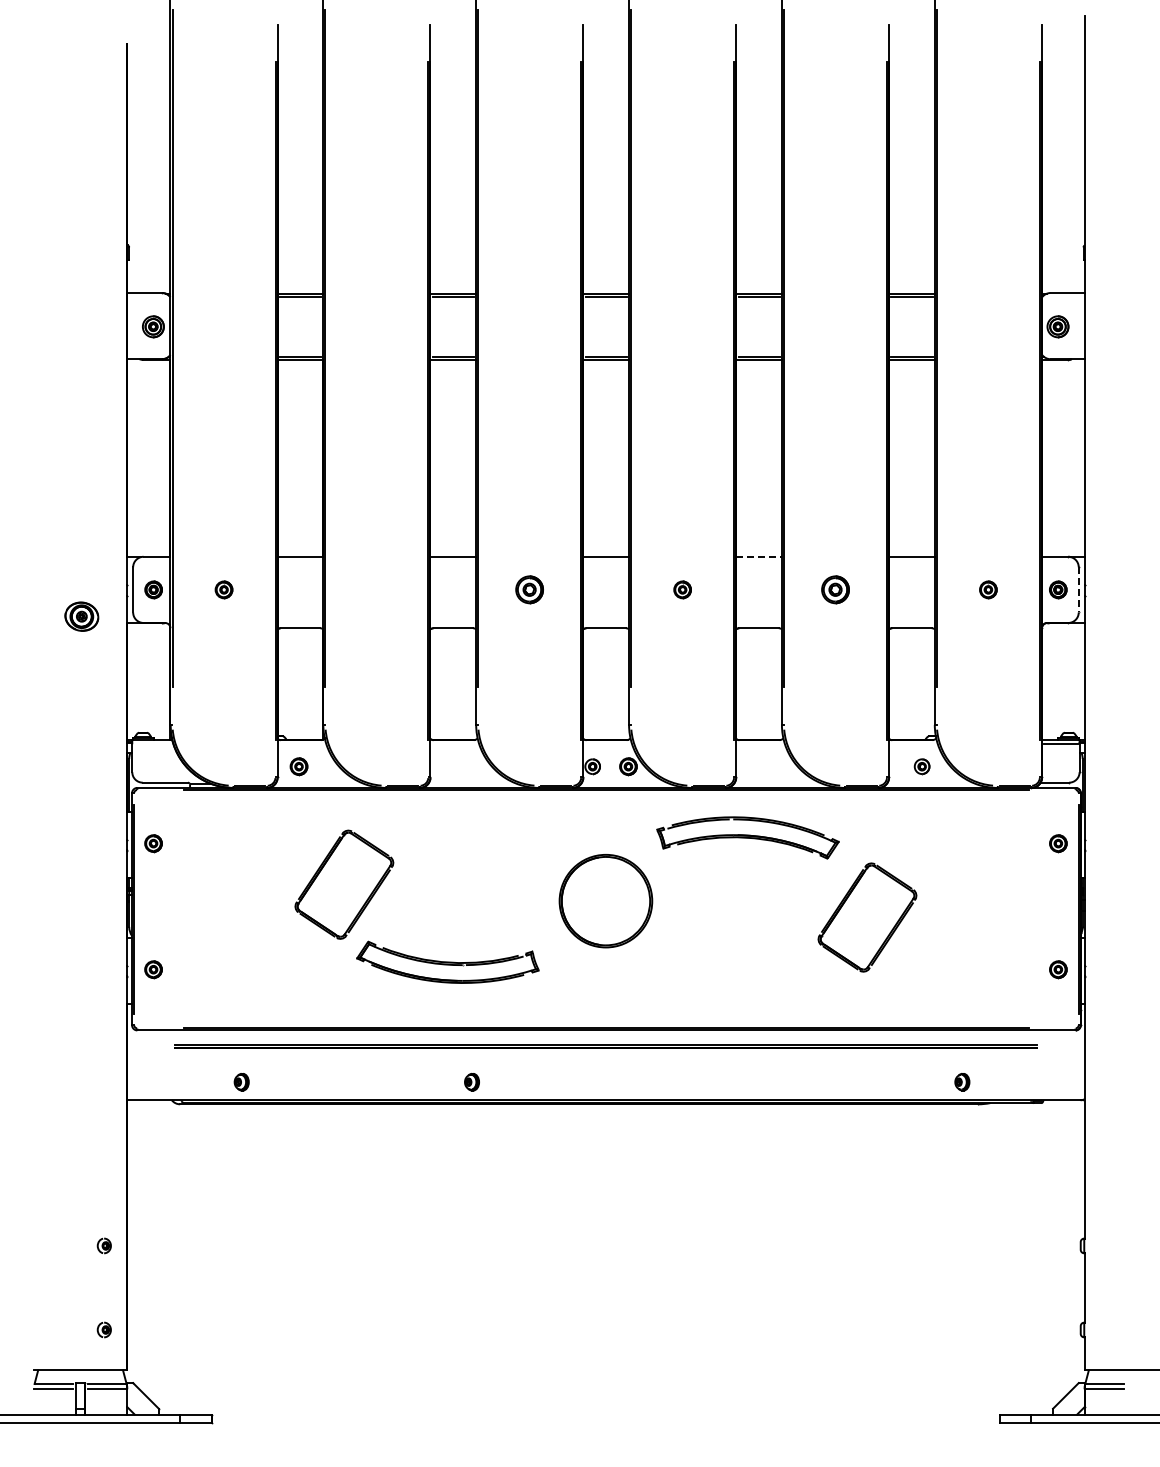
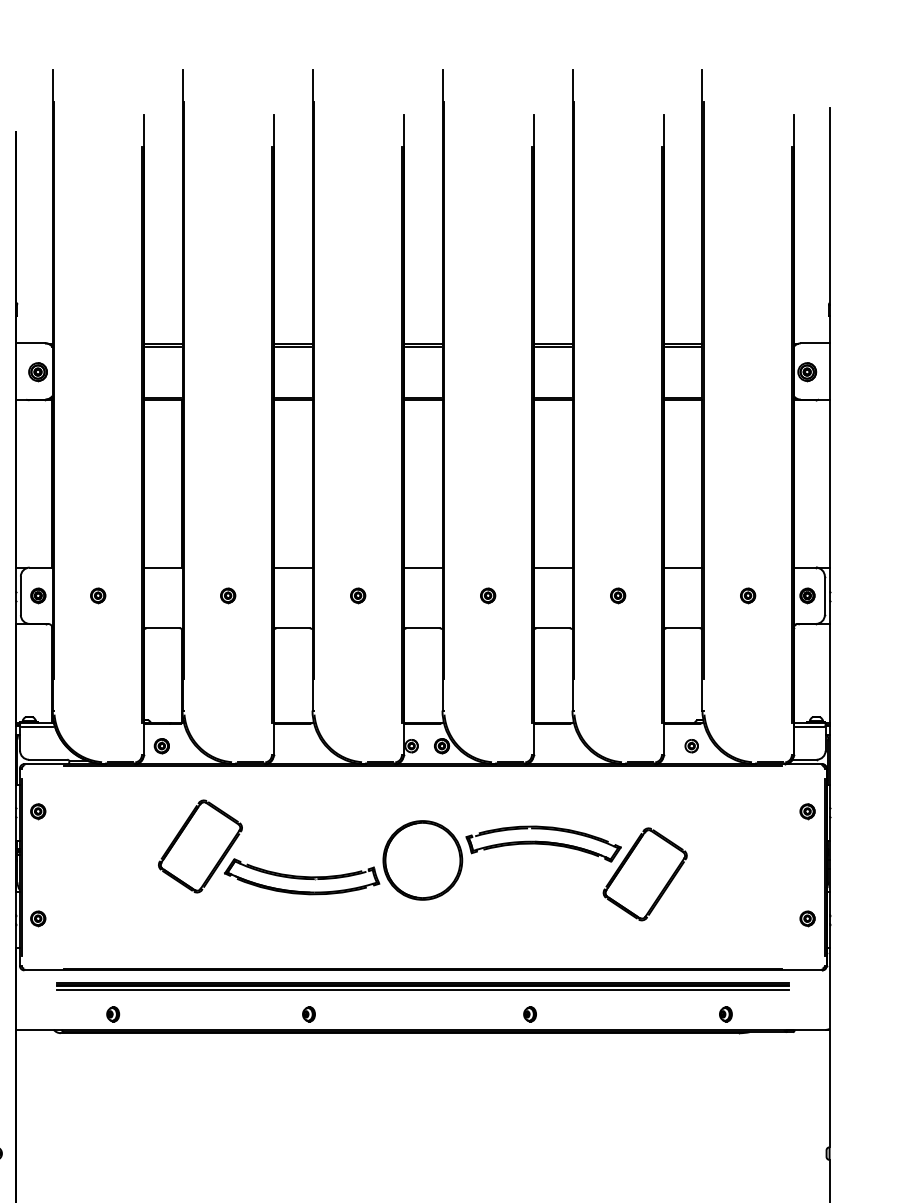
line: (759, 556) -> (553, 567), dashed -> solid
part: (376, 589) -> (227, 595), added
part: (529, 589) -> (357, 595), size x0.62
part: (835, 589) -> (618, 595), size x0.62
line: (1078, 589) -> (824, 595), dashed -> solid
line: (152, 744) -> (37, 727), added
part: (747, 837) -> (543, 843), moved
part: (447, 961) -> (301, 876), moved
line: (605, 1052) -> (422, 989), added
part: (731, 1082) -> (529, 1014), added

